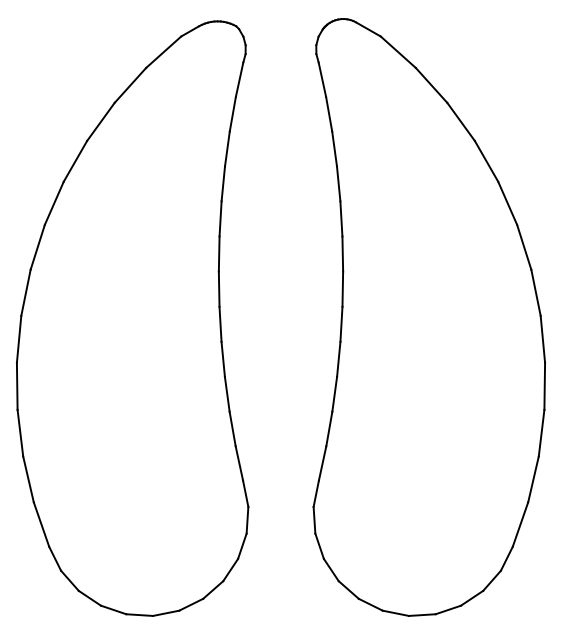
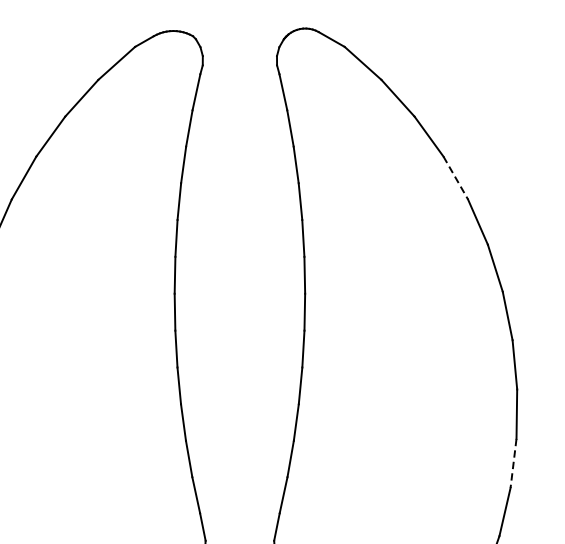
line: (486, 161) -> (455, 178), solid -> dashed
line: (541, 433) -> (513, 463), solid -> dashed

